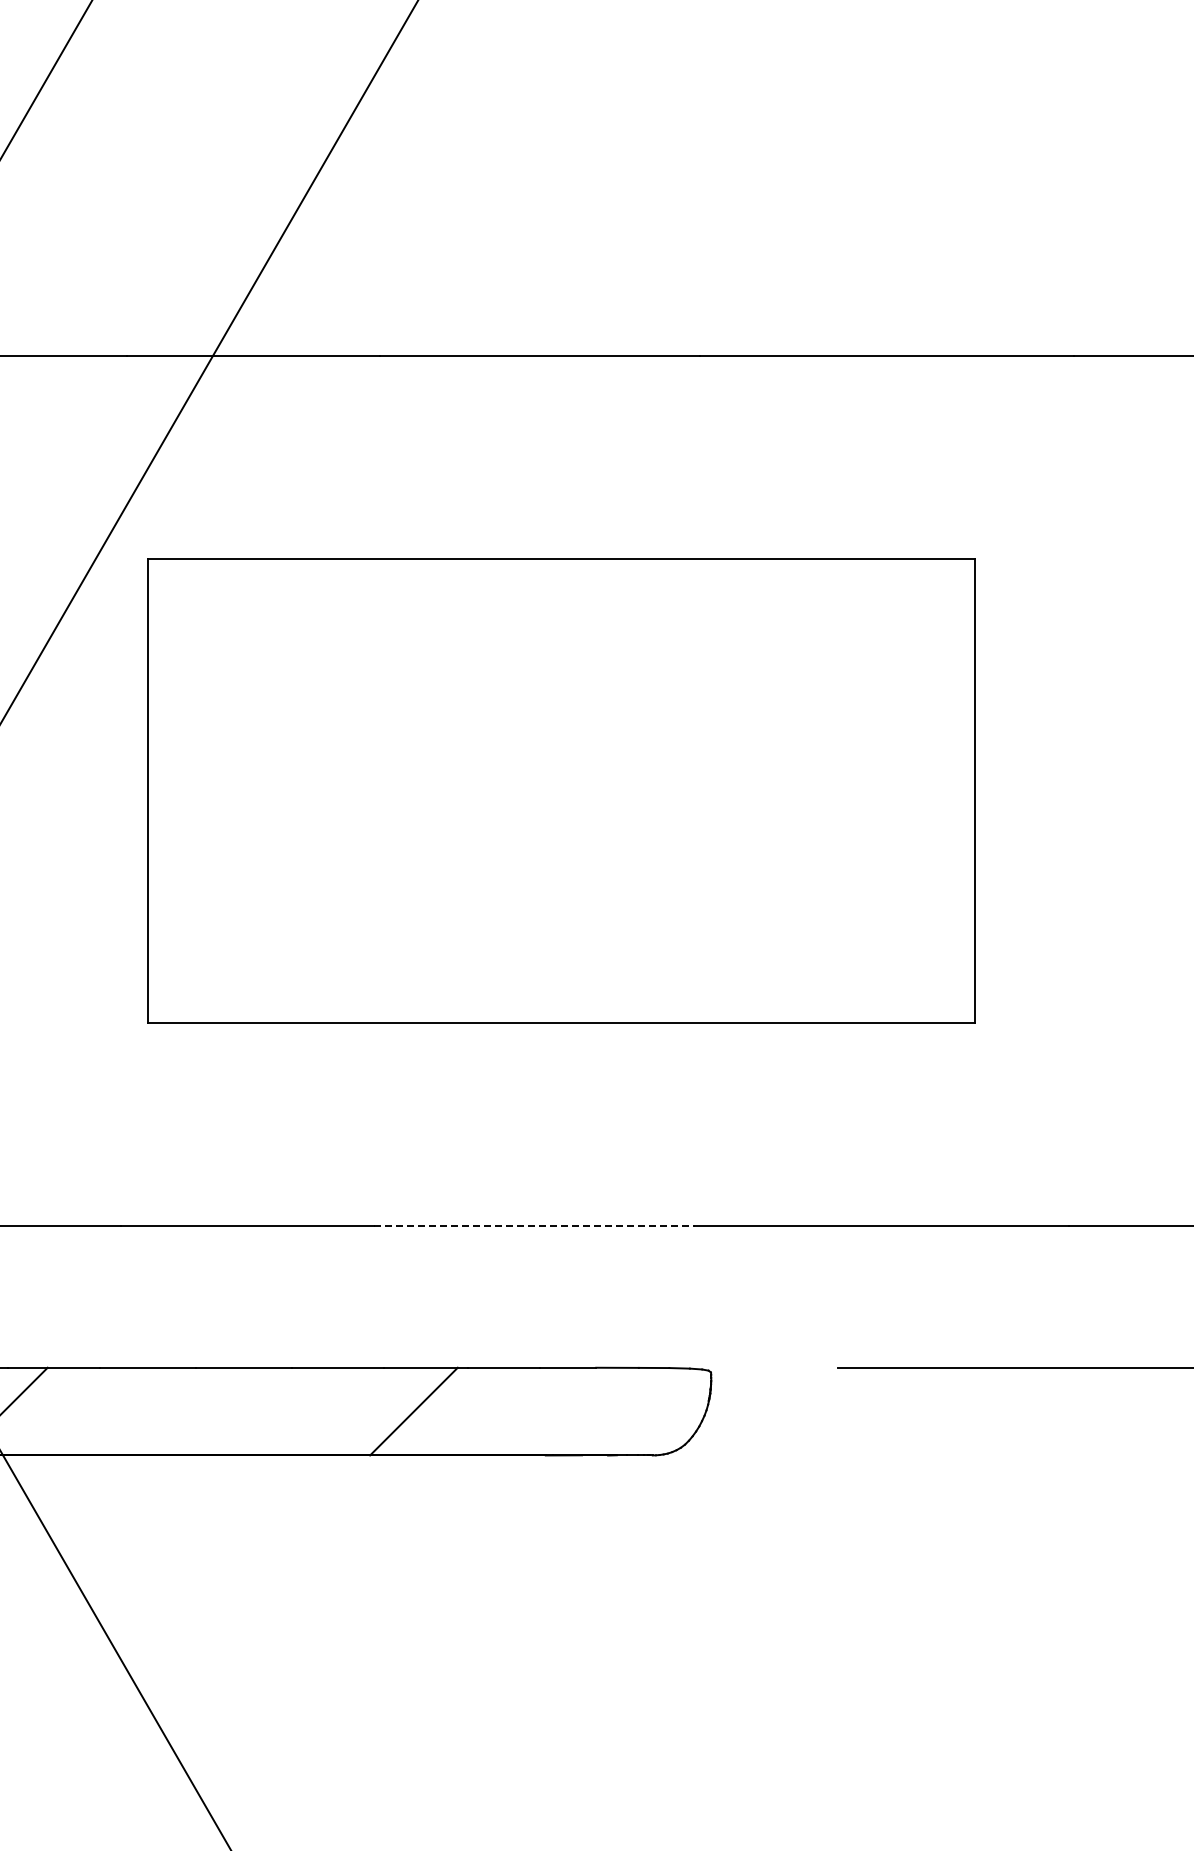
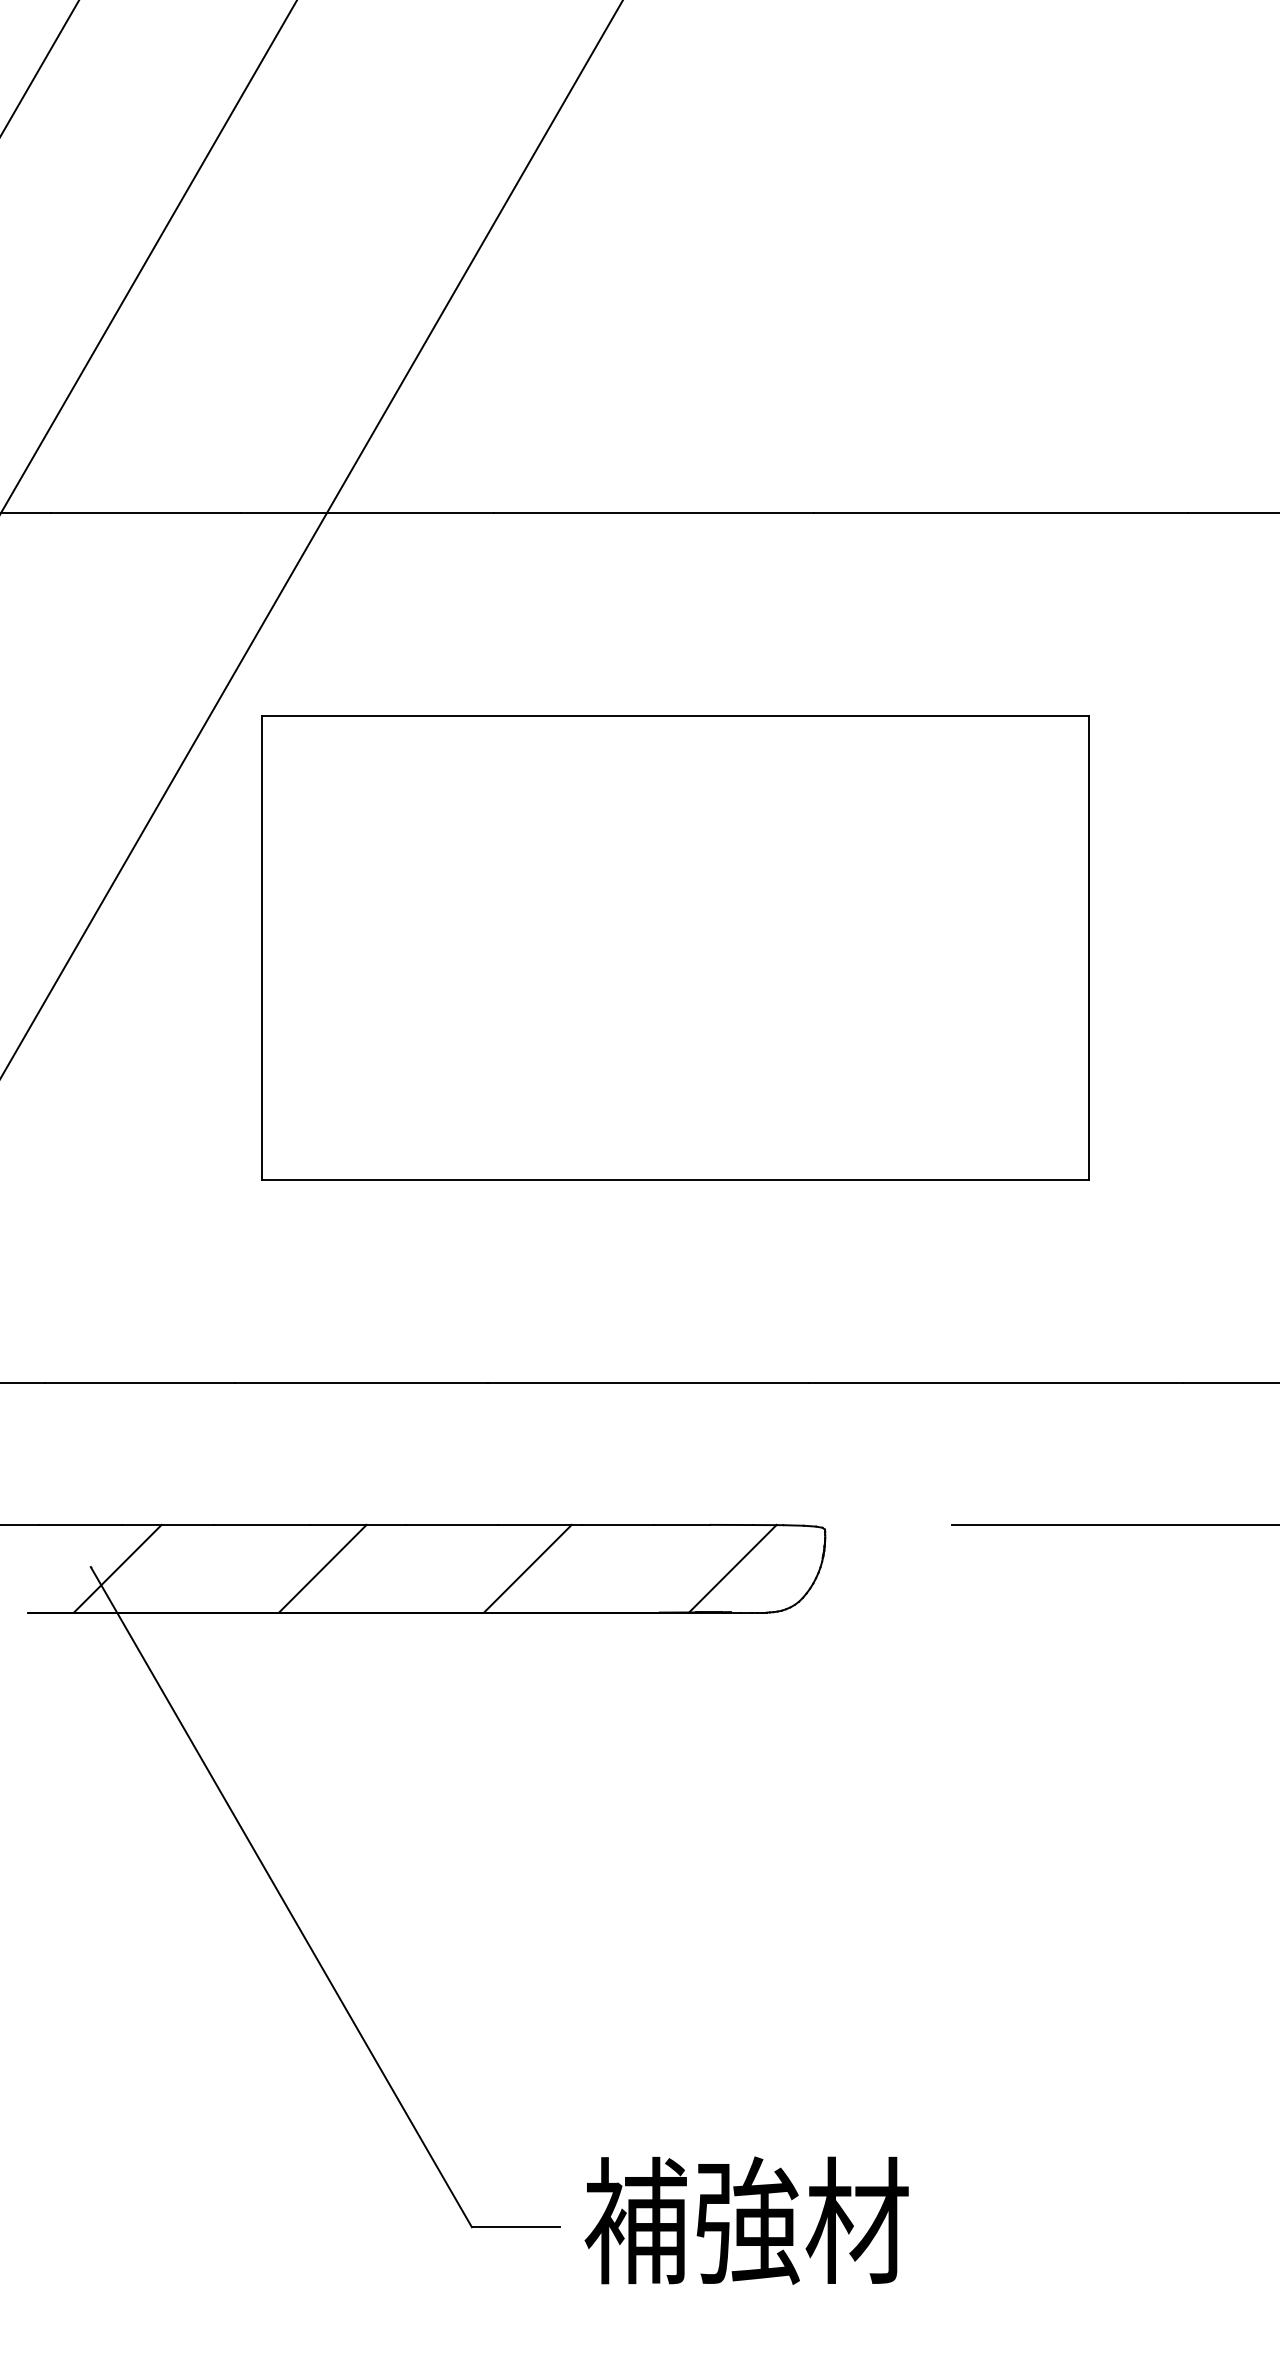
line: (534, 1226) -> (648, 1383), dashed -> solid
line: (208, 1411) -> (322, 1568), added
line: (618, 1411) -> (732, 1568), added

